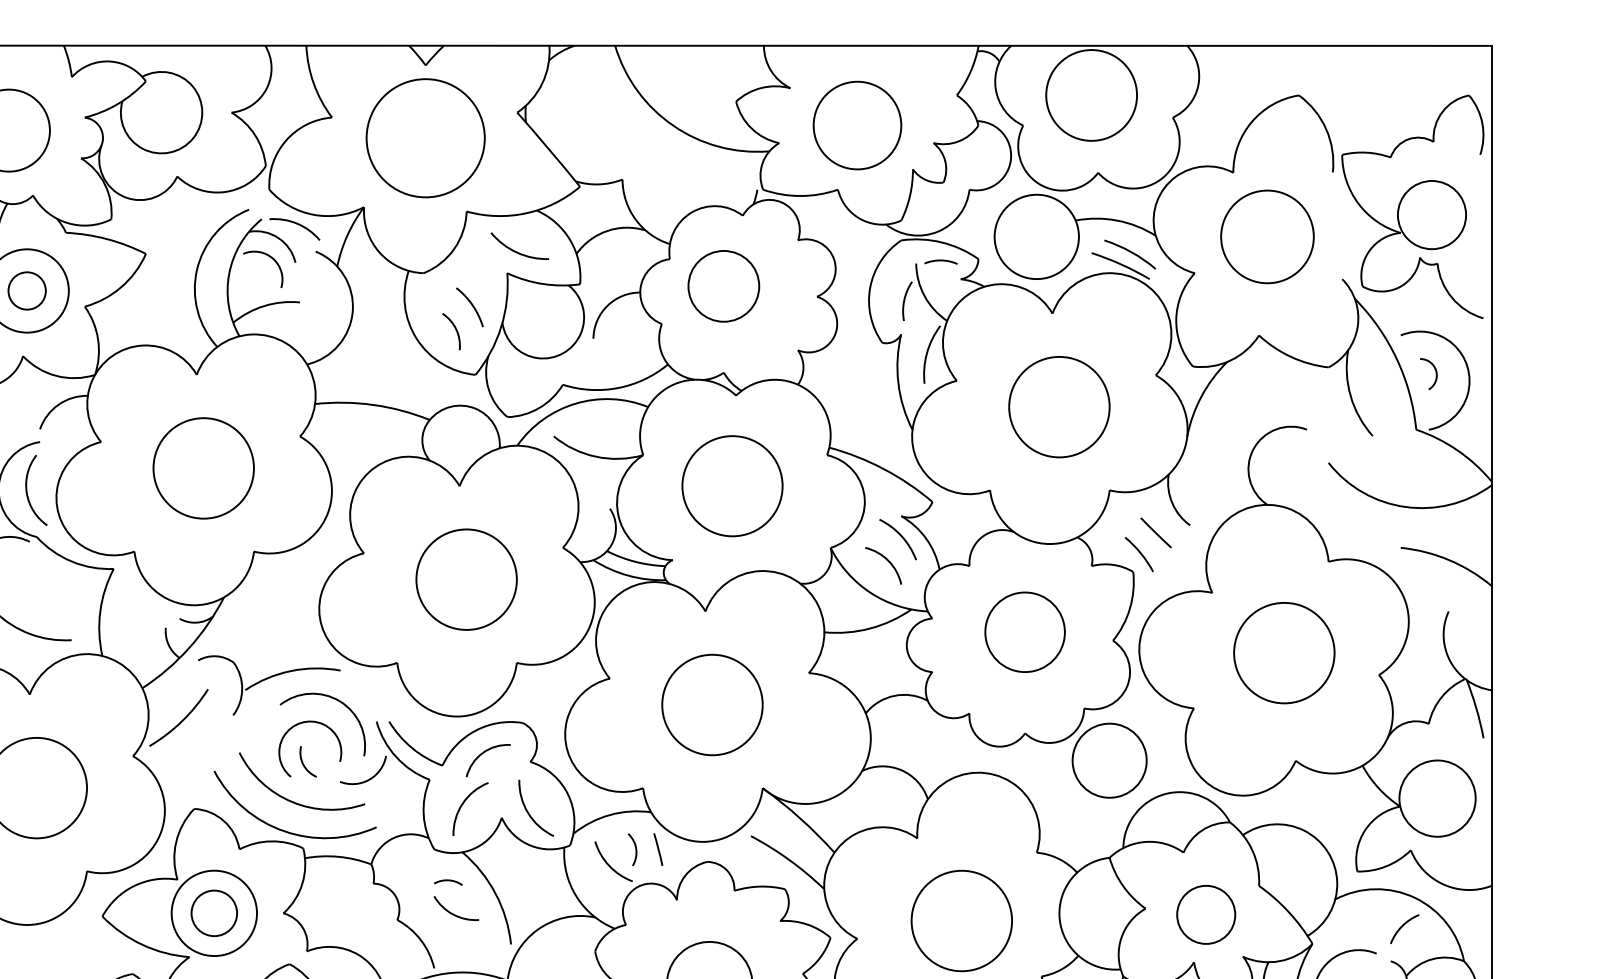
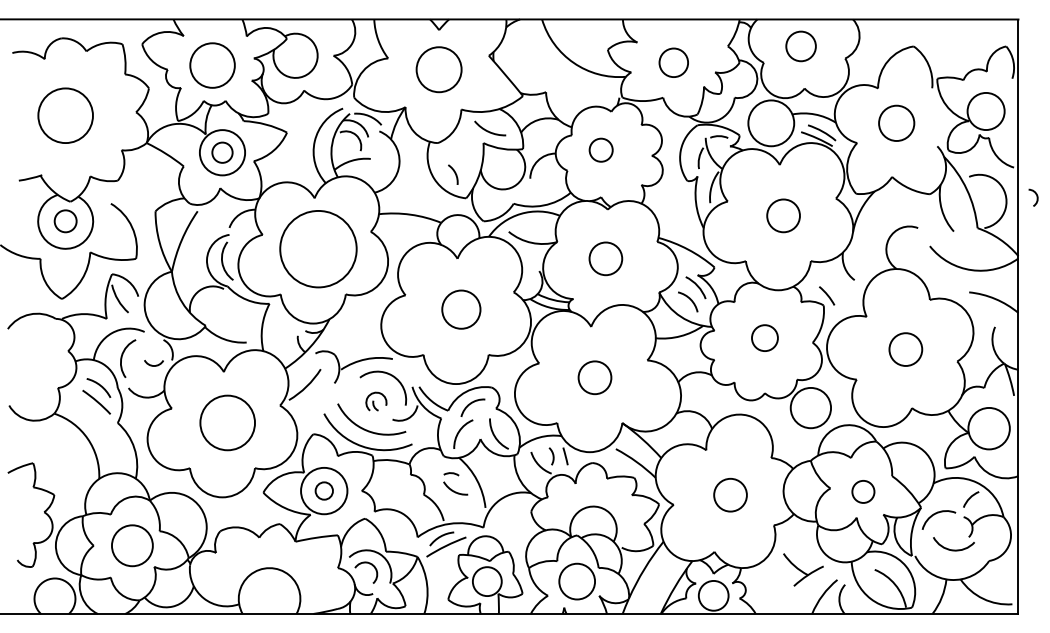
circle: (1090, 95) -> (800, 46), size x0.6
circle: (856, 124) -> (673, 62), size x0.6
circle: (426, 137) -> (439, 69), size x0.7
circle: (1267, 237) -> (896, 123), size x0.7
circle: (722, 286) -> (600, 150), size x0.6
arc: (470, 305) -> (463, 160), removed
arc: (1434, 373) -> (1036, 197), moved
circle: (1059, 406) -> (783, 215), size x0.6
circle: (203, 467) -> (318, 248), size x1.4
circle: (731, 485) -> (605, 258), size x0.6
line: (1154, 531) -> (835, 283), removed
circle: (466, 579) -> (461, 309), size x0.7
circle: (1024, 630) -> (764, 337), size x0.6
circle: (1283, 652) -> (905, 349), size x0.6
circle: (711, 704) -> (594, 377), size x0.6
part: (310, 748) -> (376, 401), size x0.6
circle: (214, 912) -> (324, 490), size x0.7
circle: (1206, 914) -> (863, 491), size x0.7
circle: (961, 919) -> (730, 494), size x0.6

